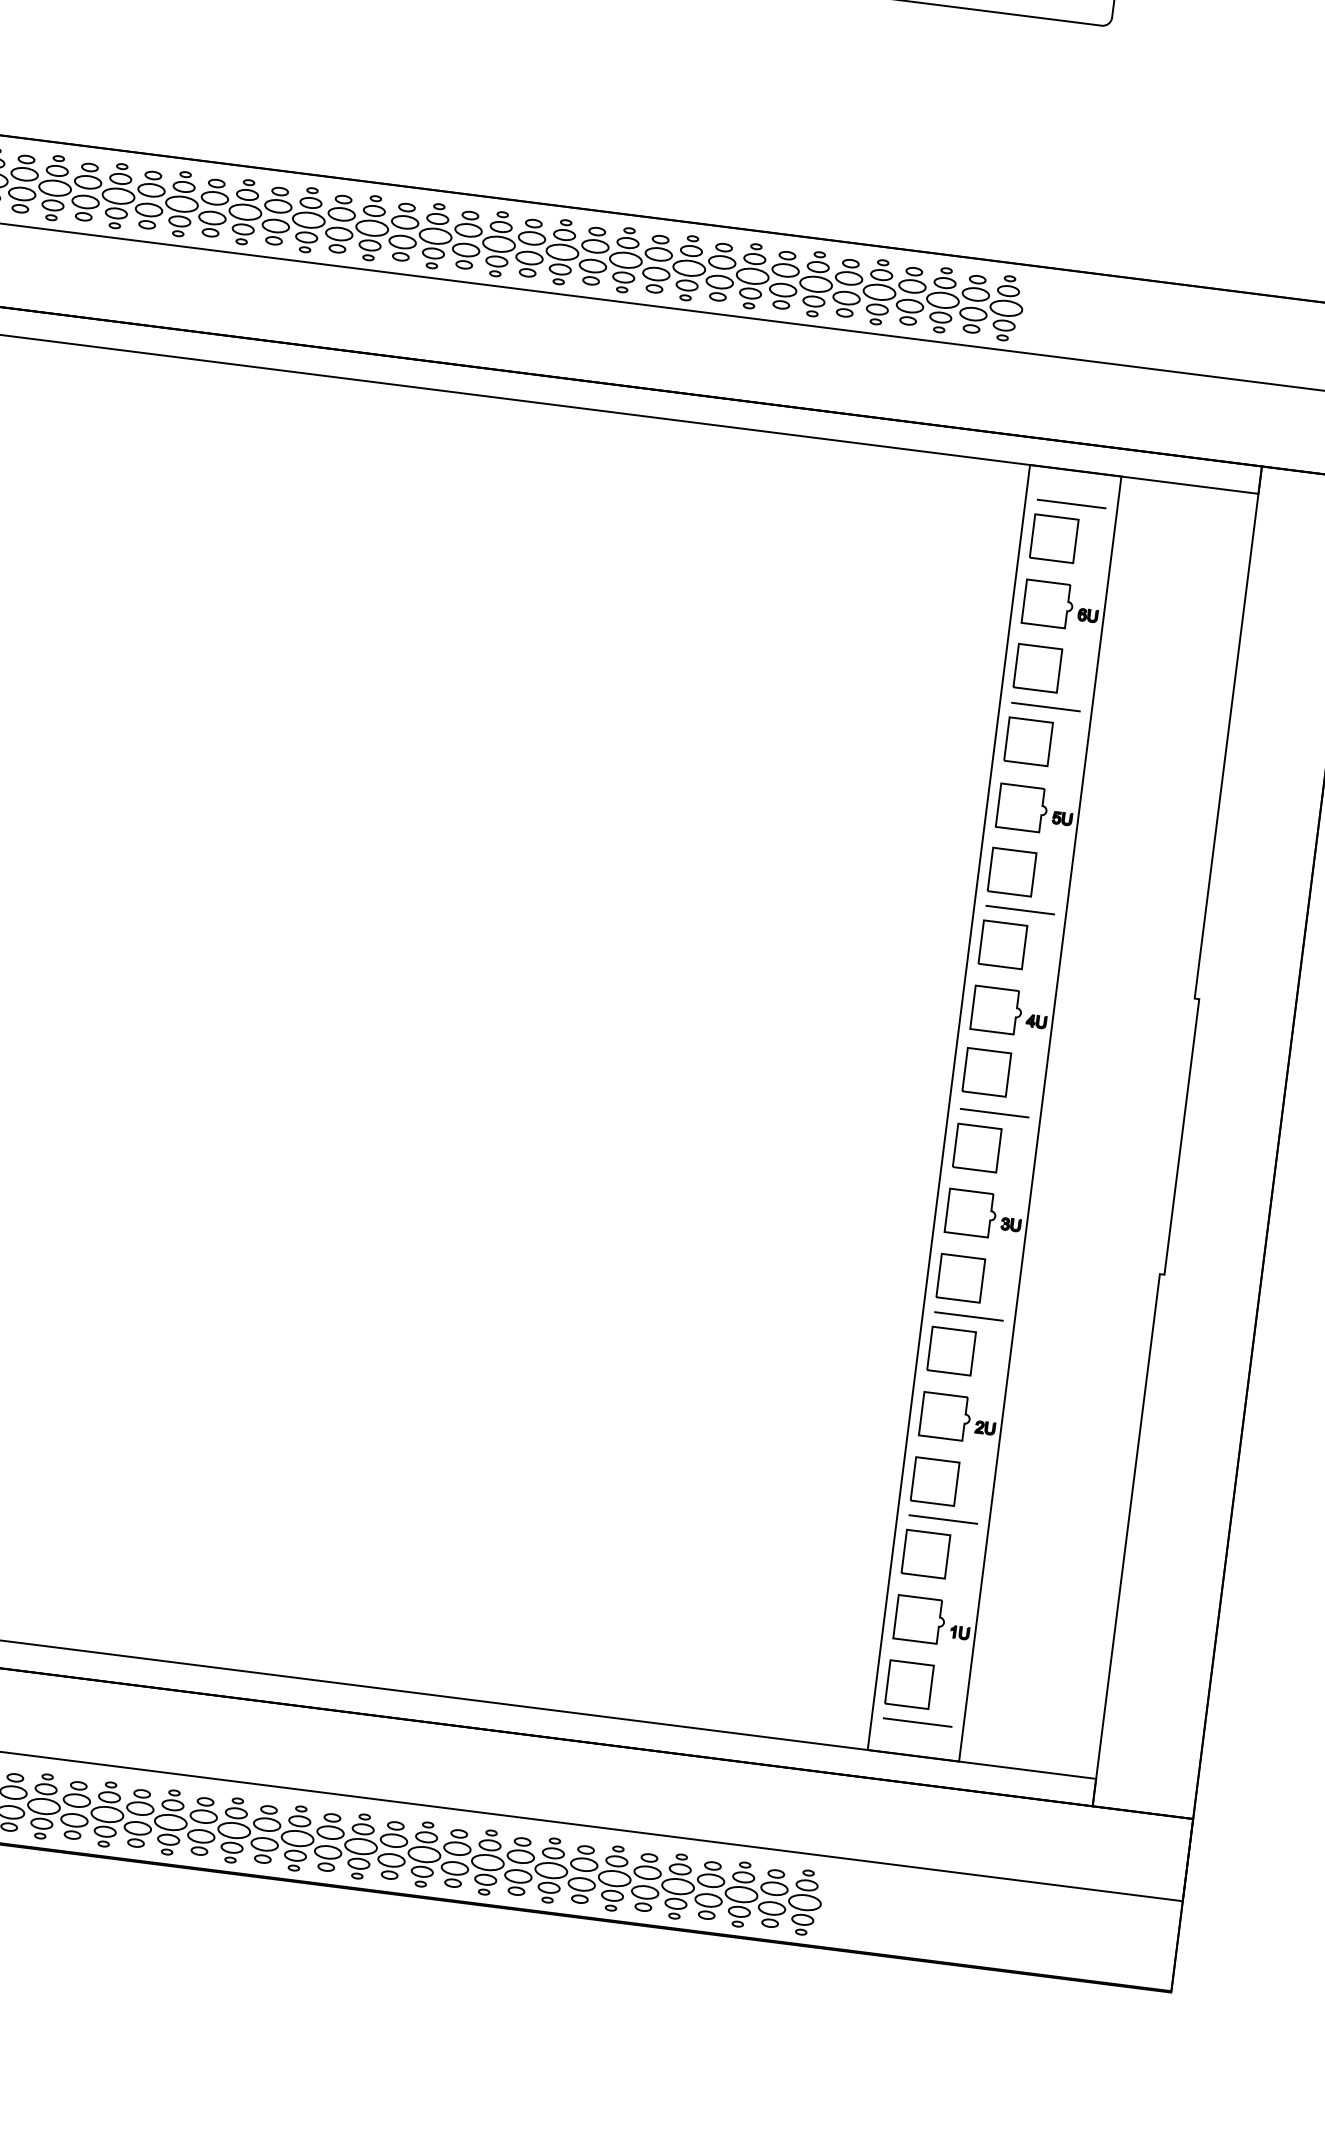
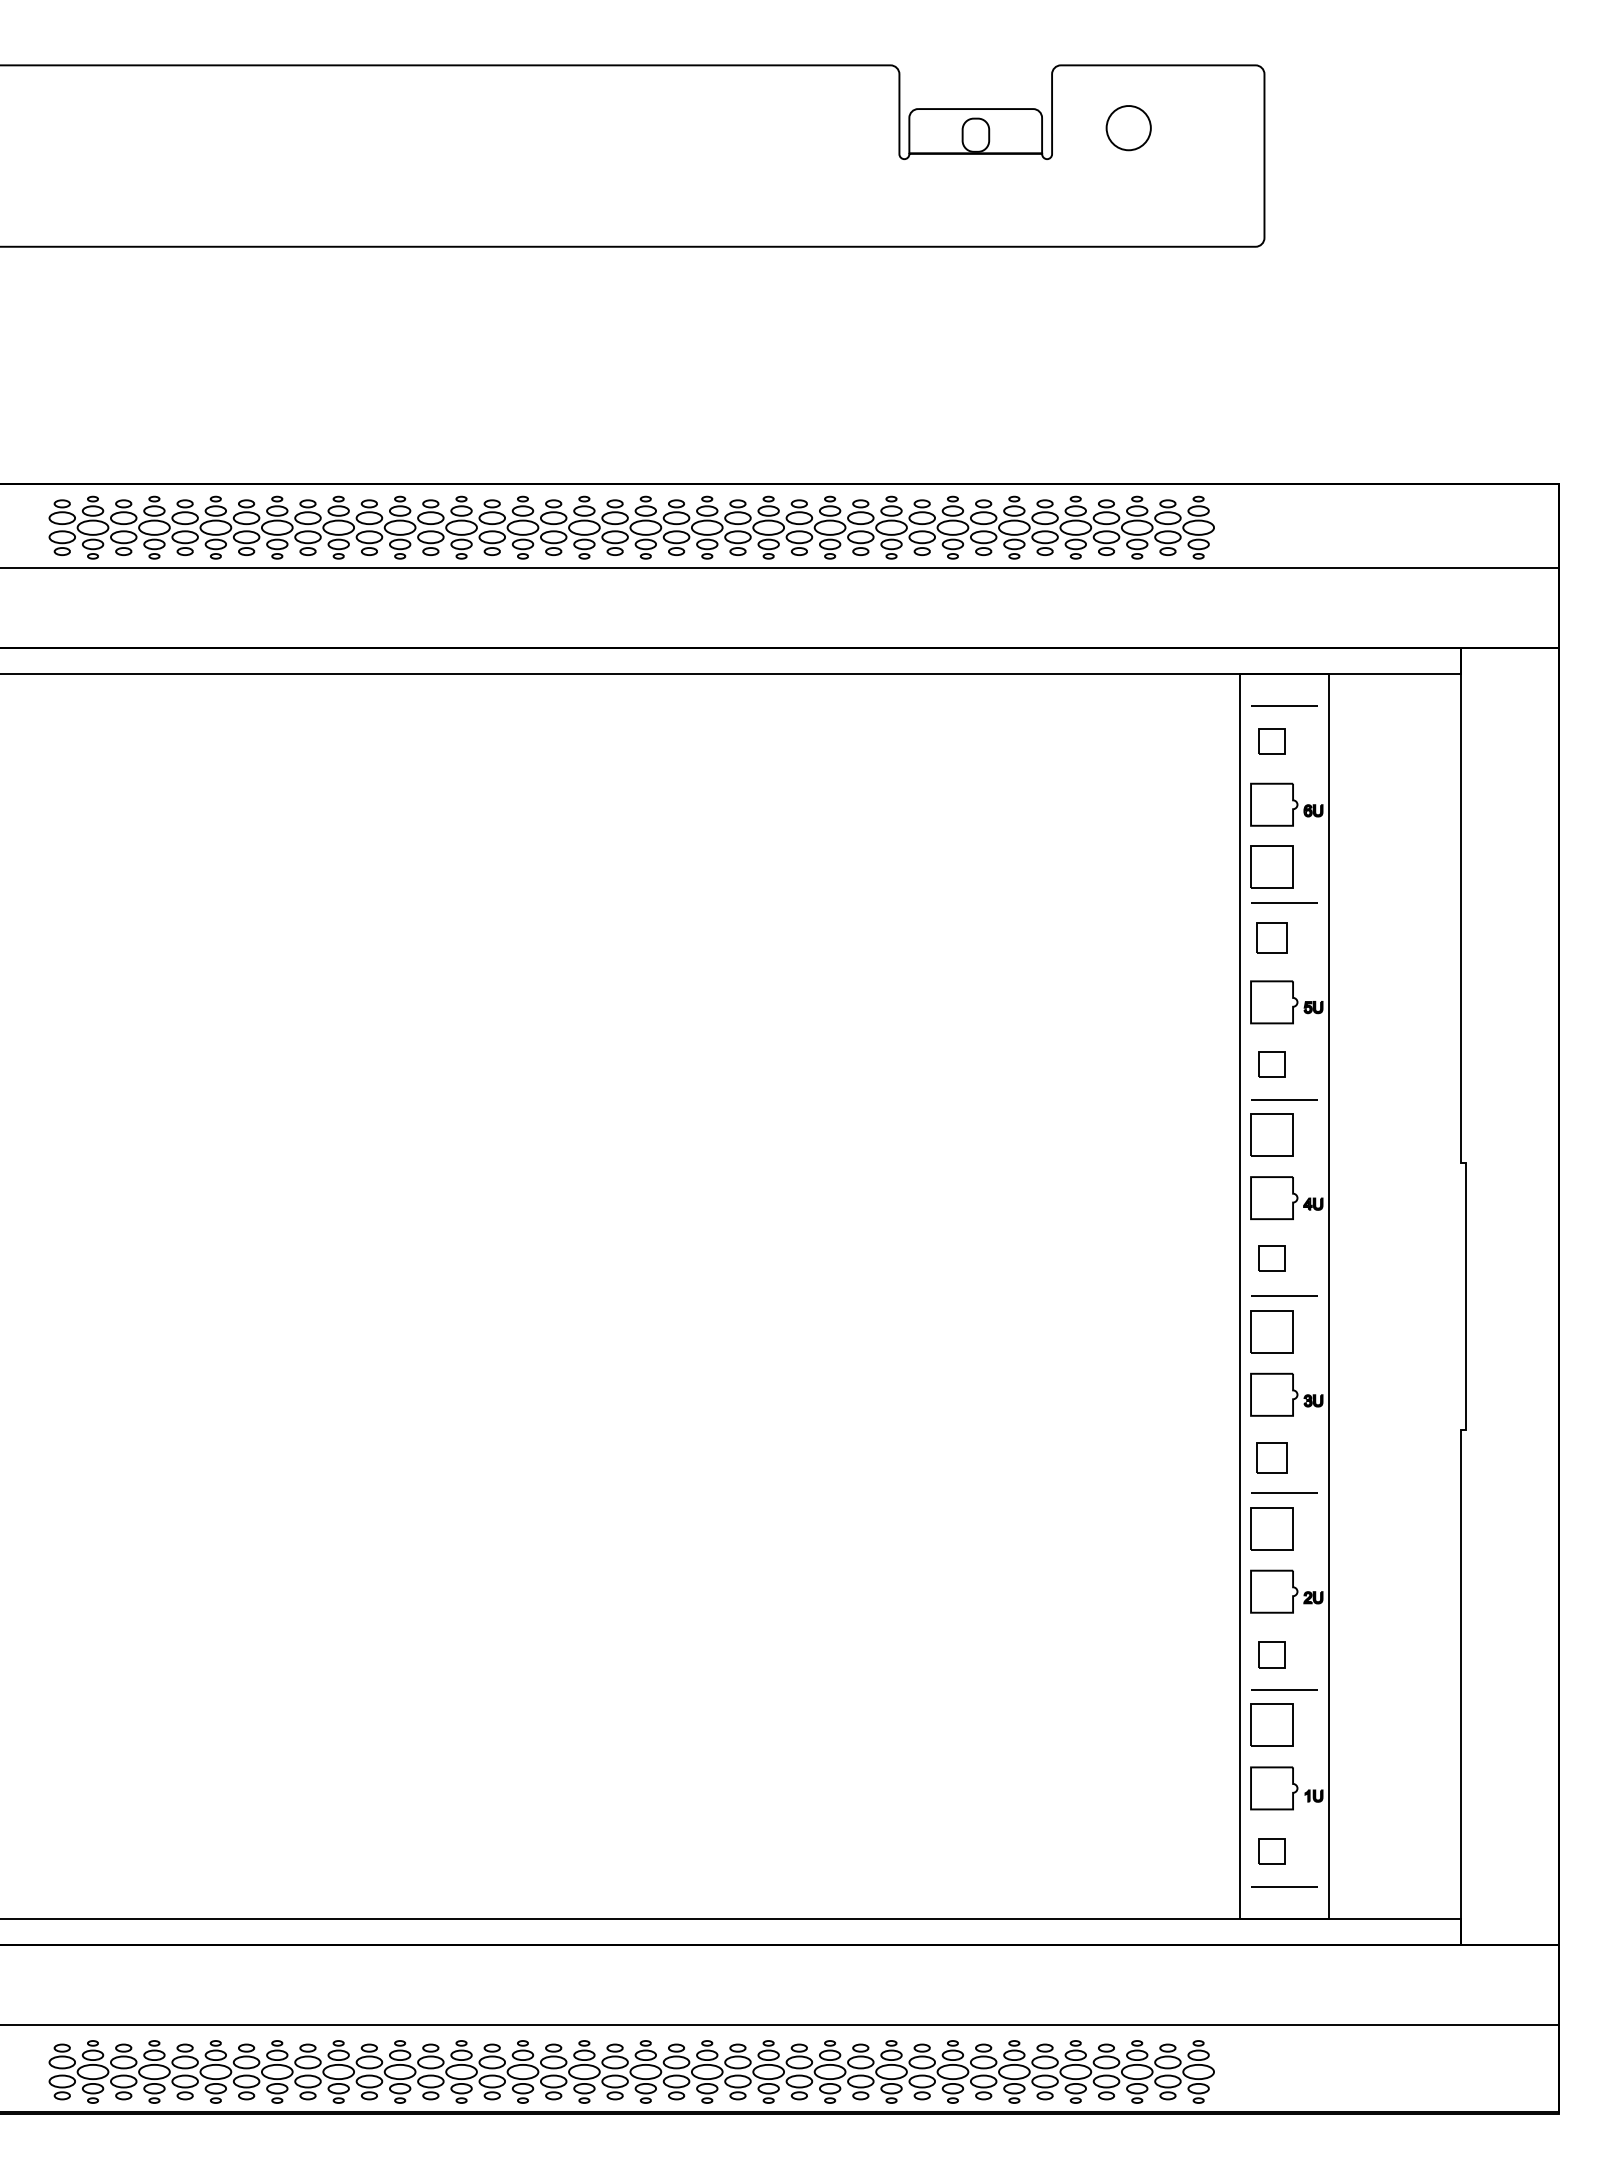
part: (1053, 538) -> (1271, 741), size x0.6
part: (1028, 740) -> (1271, 937), size x0.7
part: (1011, 872) -> (1271, 1064), size x0.6
part: (986, 1072) -> (1271, 1258), size x0.6
part: (960, 1277) -> (1271, 1457), size x0.7
part: (934, 1481) -> (1271, 1654), size x0.6
part: (908, 1684) -> (1271, 1851), size x0.6

